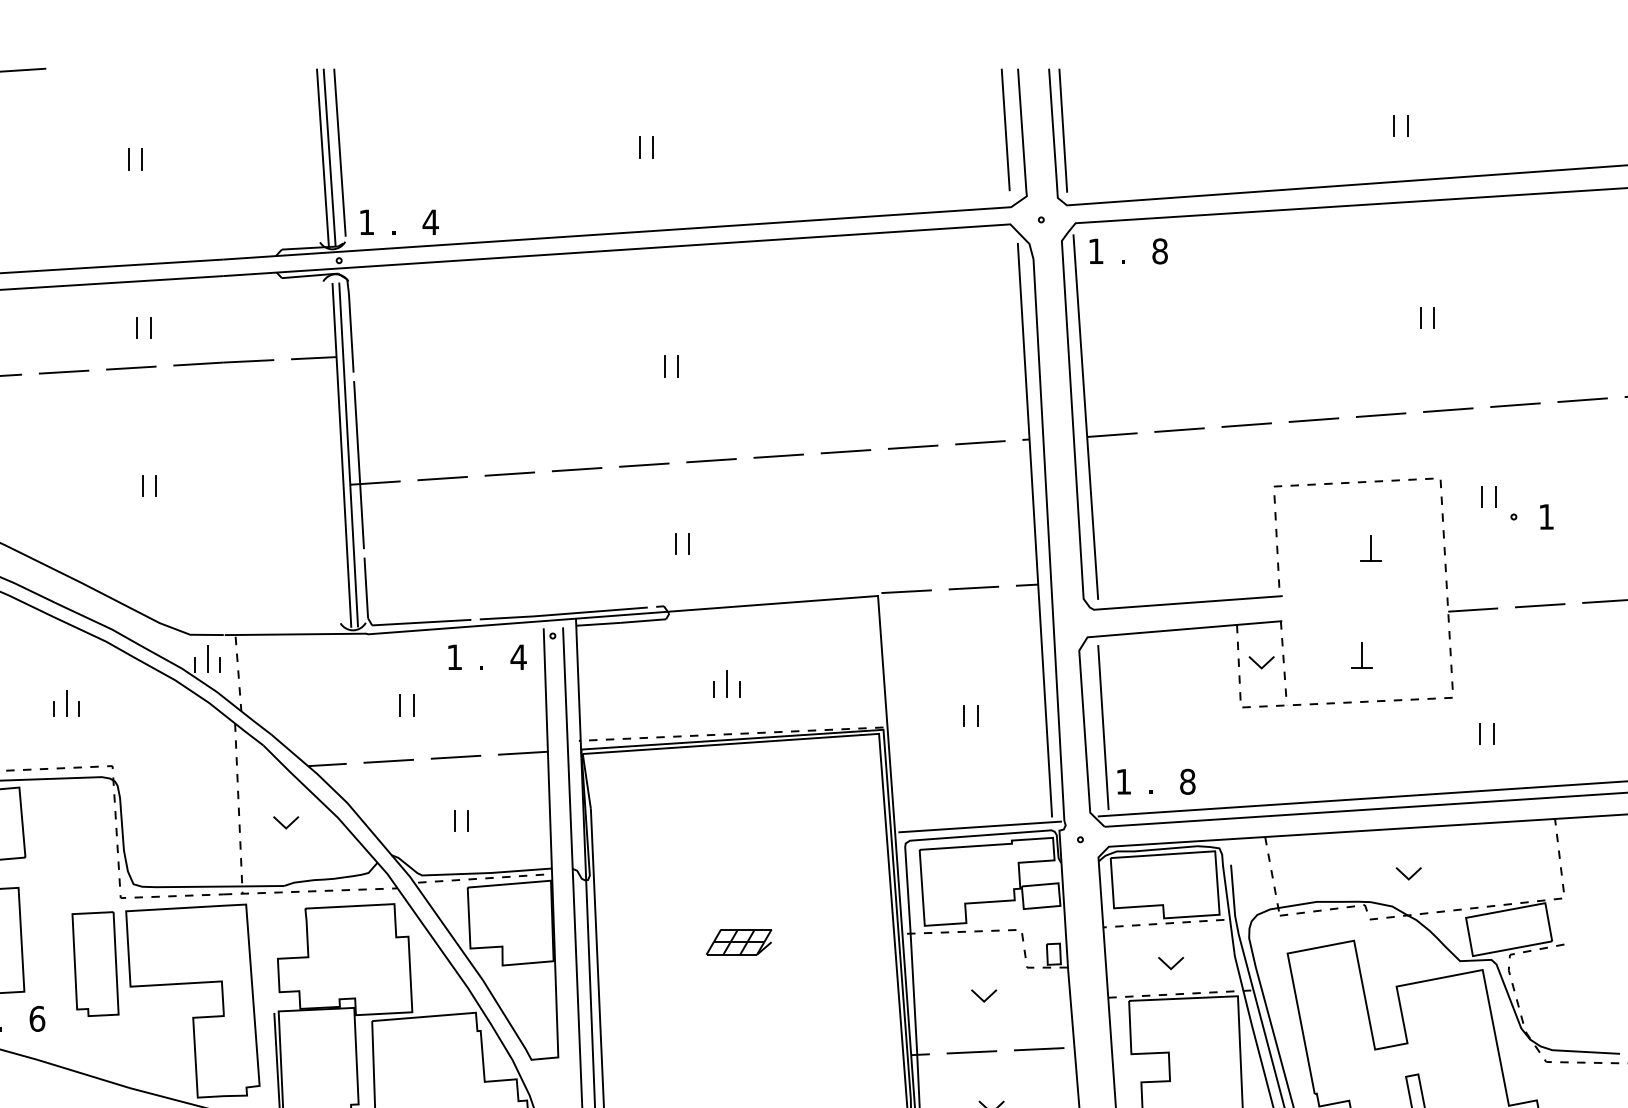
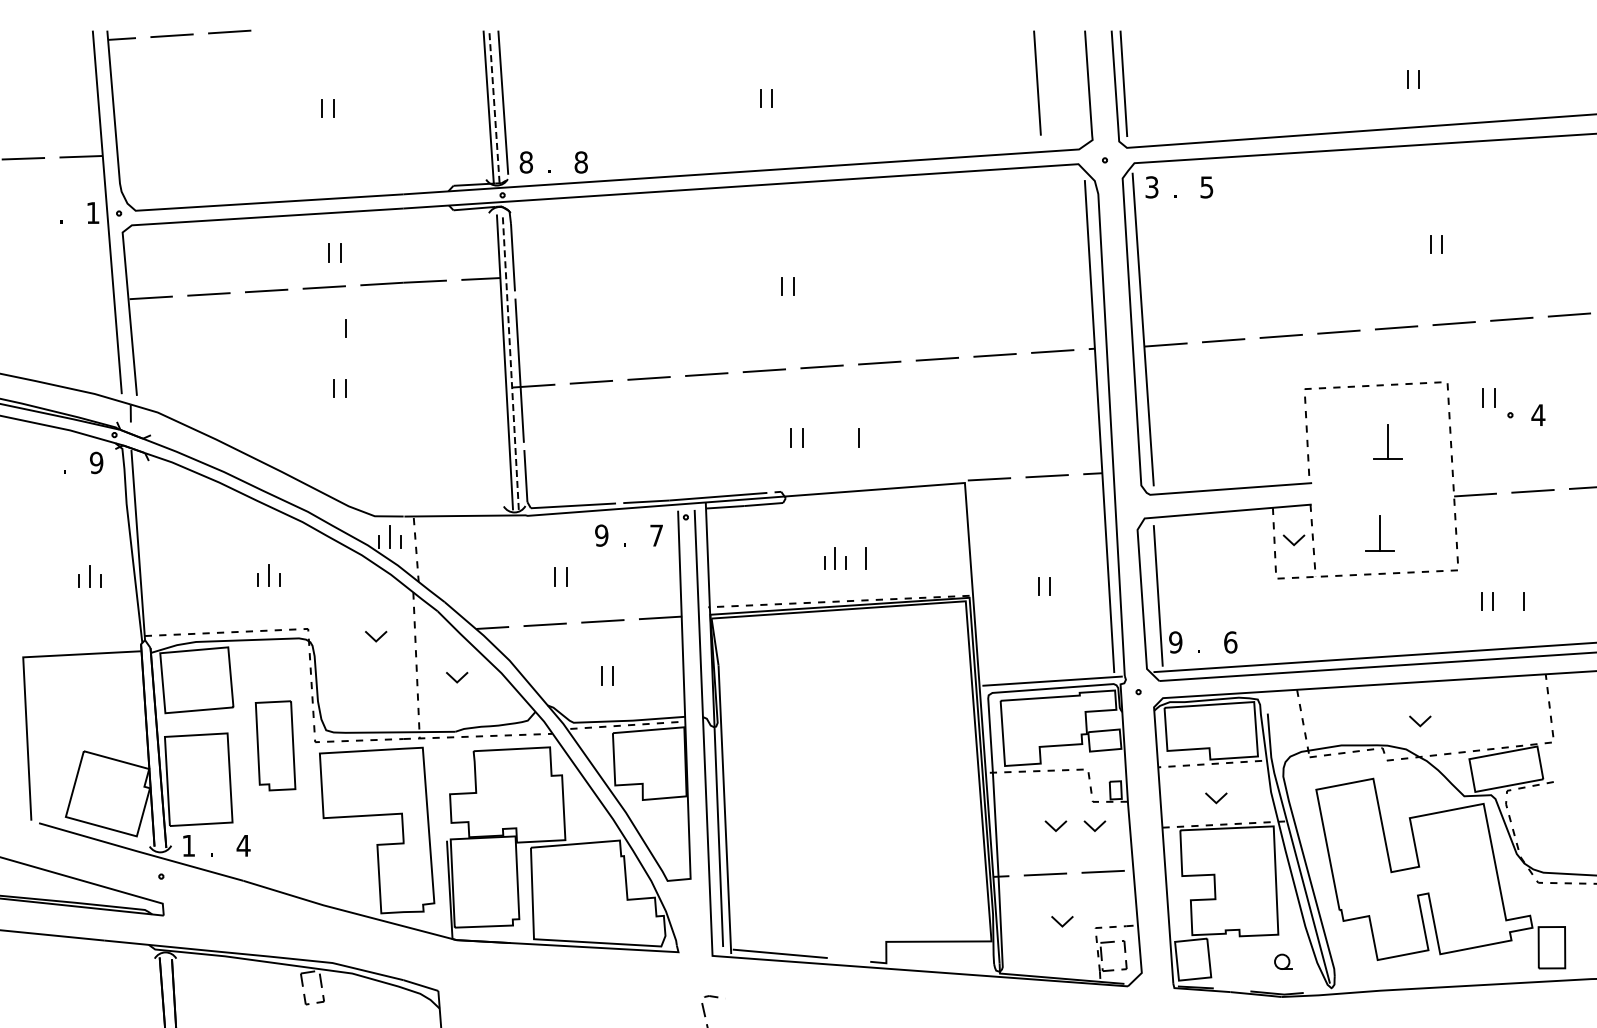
line: (1005, 129) -> (1037, 82), moved
line: (329, 157) -> (494, 106), solid -> dashed
text: (365, 222) -> (525, 162), 1 -> 8
text: (431, 222) -> (581, 162), 4 -> 8
text: (1095, 251) -> (1151, 187), 1 -> 3
text: (1159, 251) -> (1206, 187), 8 -> 5
line: (156, 415) -> (345, 328), added
line: (348, 454) -> (510, 361), solid -> dashed
text: (1546, 516) -> (1538, 414), 1 -> 4
line: (753, 542) -> (858, 437), added
part: (1371, 547) -> (1388, 441), size x1.6
part: (1362, 654) -> (1380, 533), size x1.6
text: (454, 657) -> (601, 535), 1 -> 9
text: (518, 657) -> (656, 535), 4 -> 7
line: (762, 683) -> (865, 558), added
line: (1529, 734) -> (1523, 601), added
line: (194, 776) -> (378, 637), added
text: (1123, 781) -> (1175, 642), 1 -> 9
text: (1187, 781) -> (1230, 642), 8 -> 6
part: (738, 941) -> (845, 779), removed
part: (95, 963) -> (275, 745), moved
line: (1026, 997) -> (1092, 827), added
text: (37, 1018) -> (243, 845), 6 -> 4

